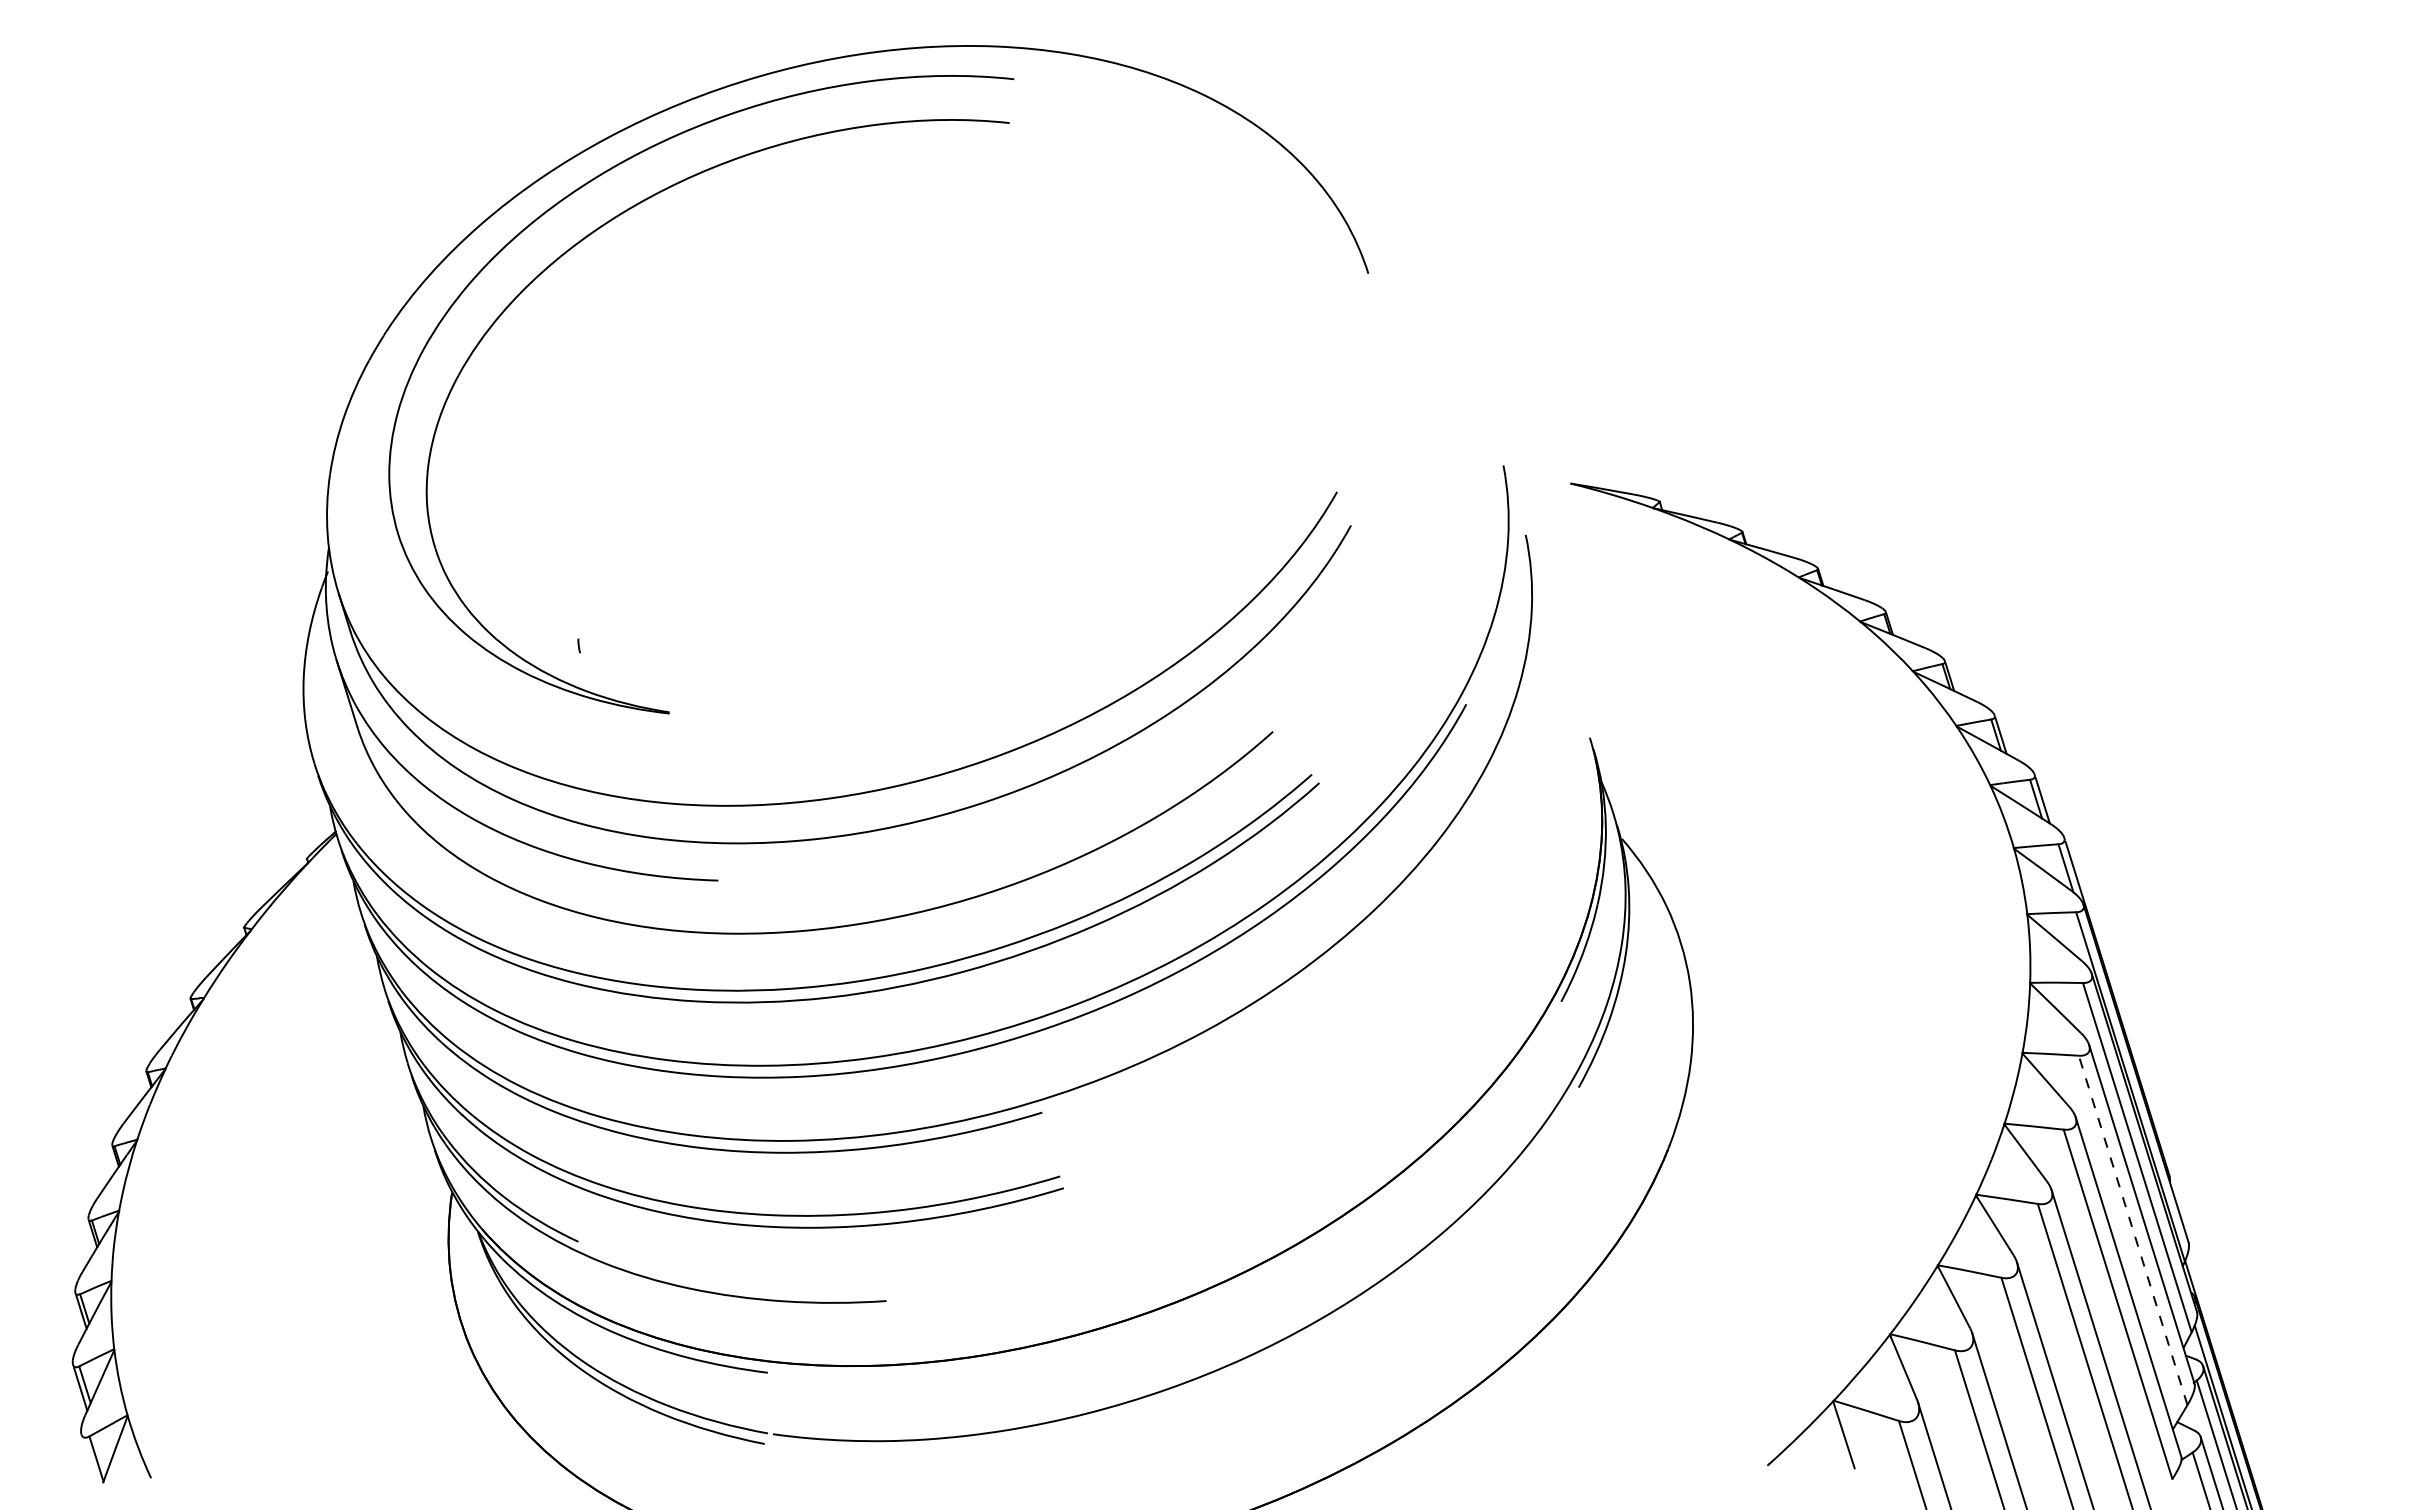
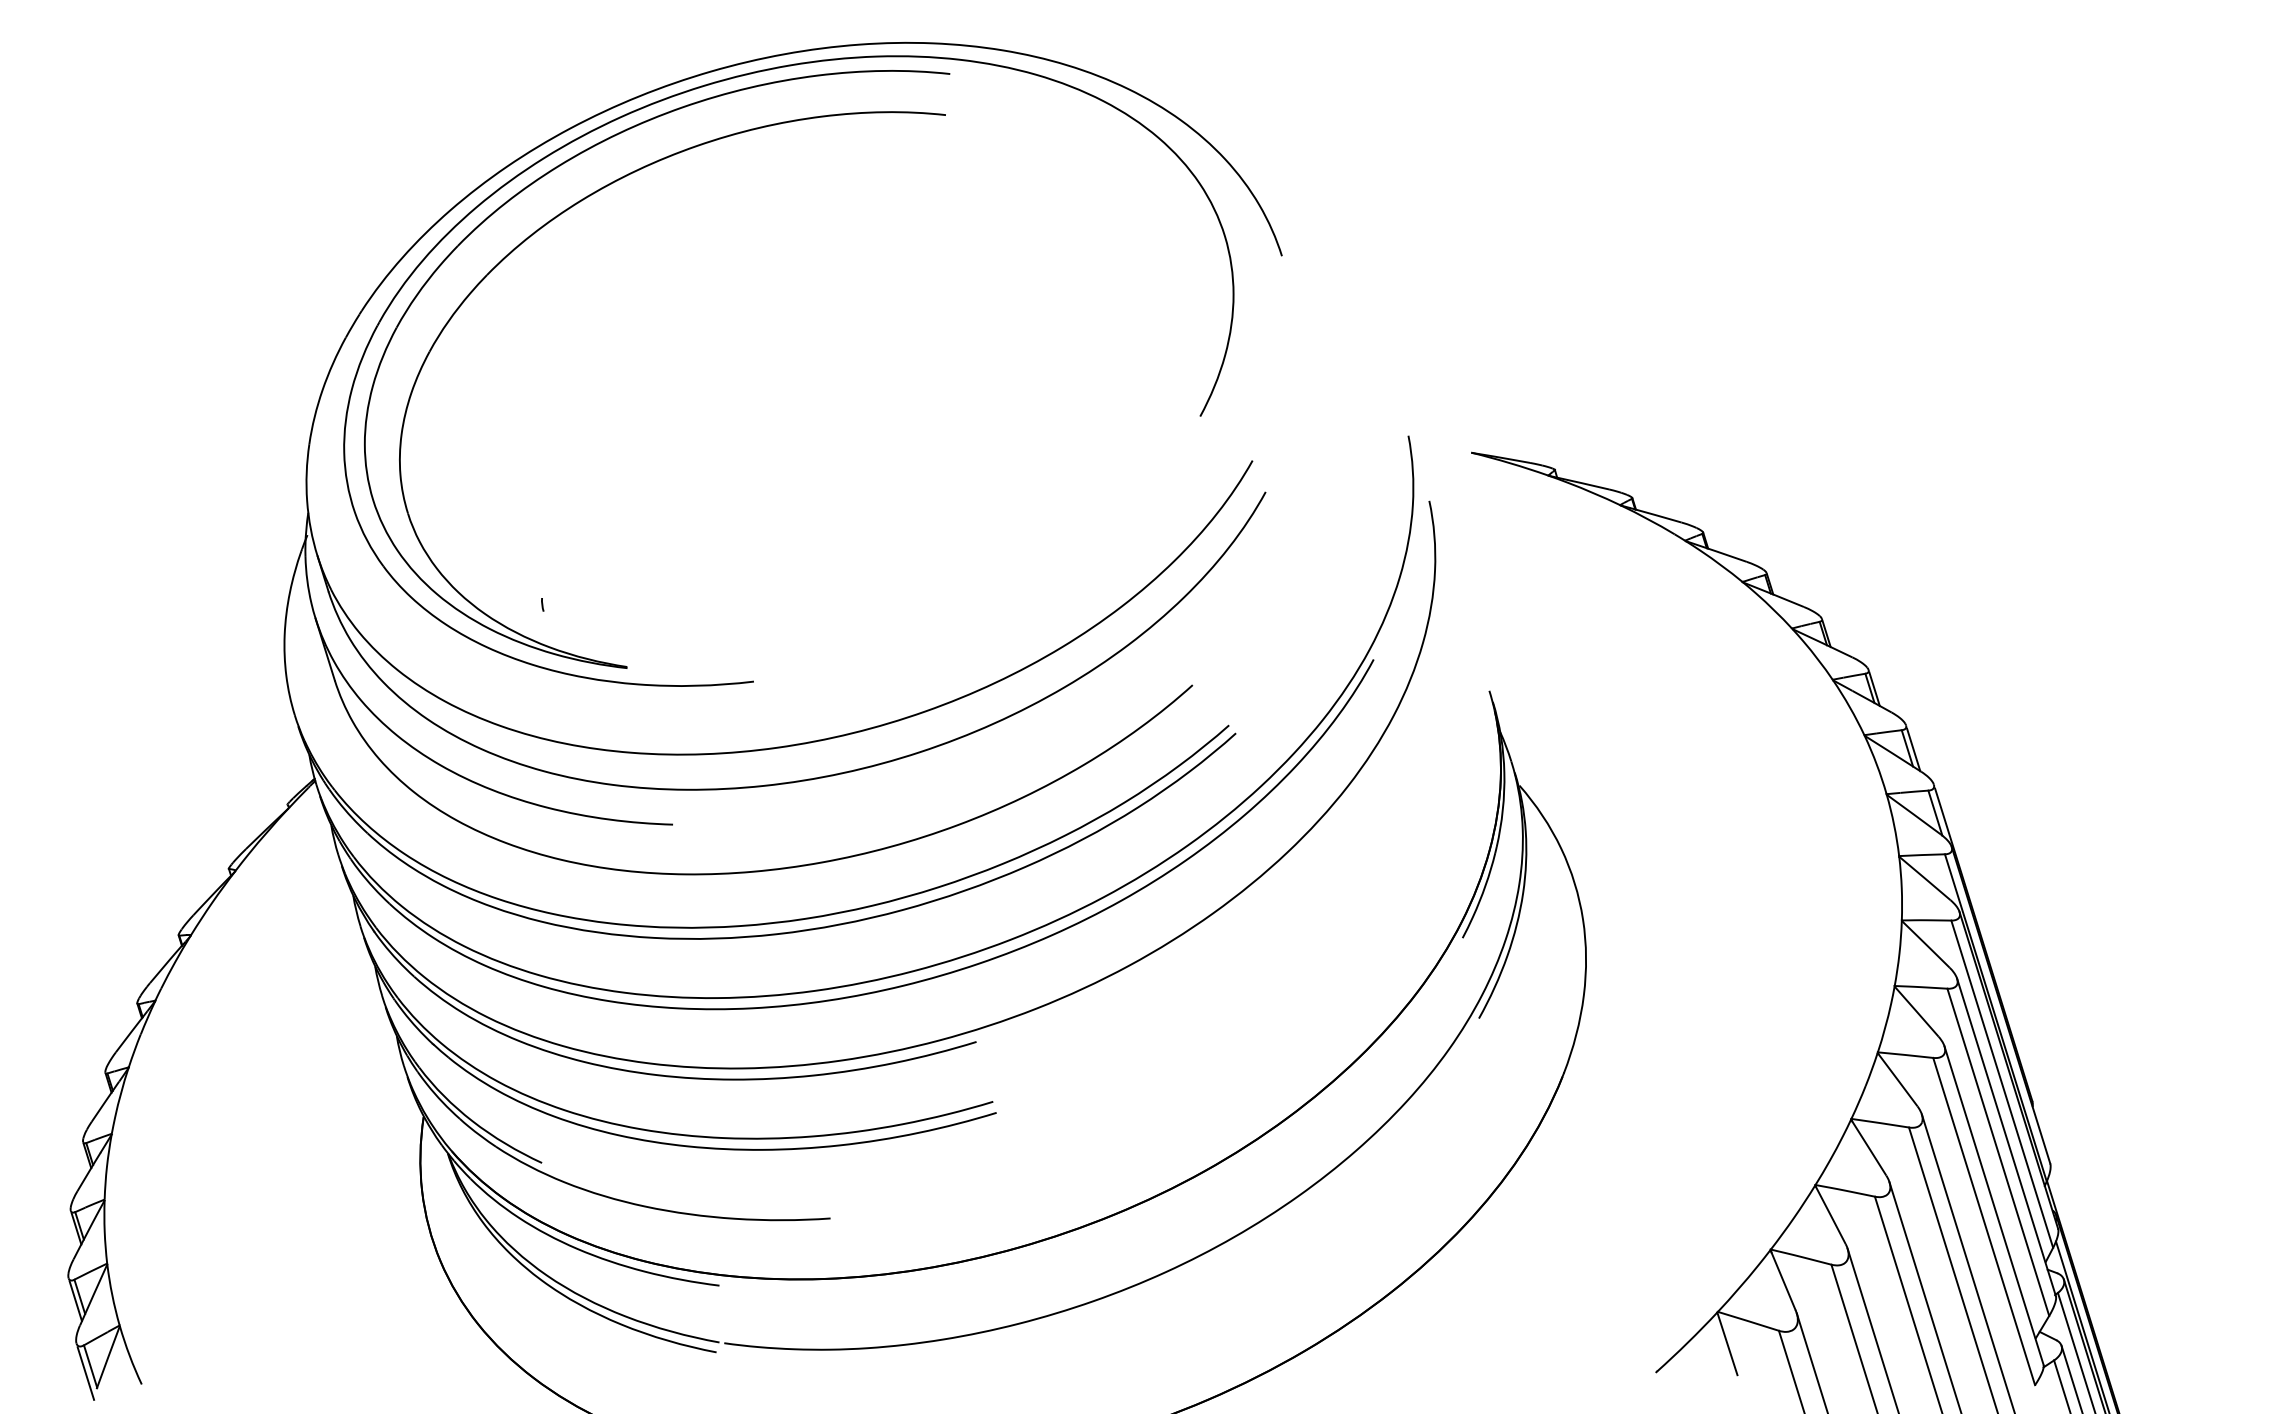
part: (747, 94) -> (700, 88), added
line: (2133, 1230) -> (1998, 1152), dashed -> solid
line: (91, 1466) -> (85, 1373), added

